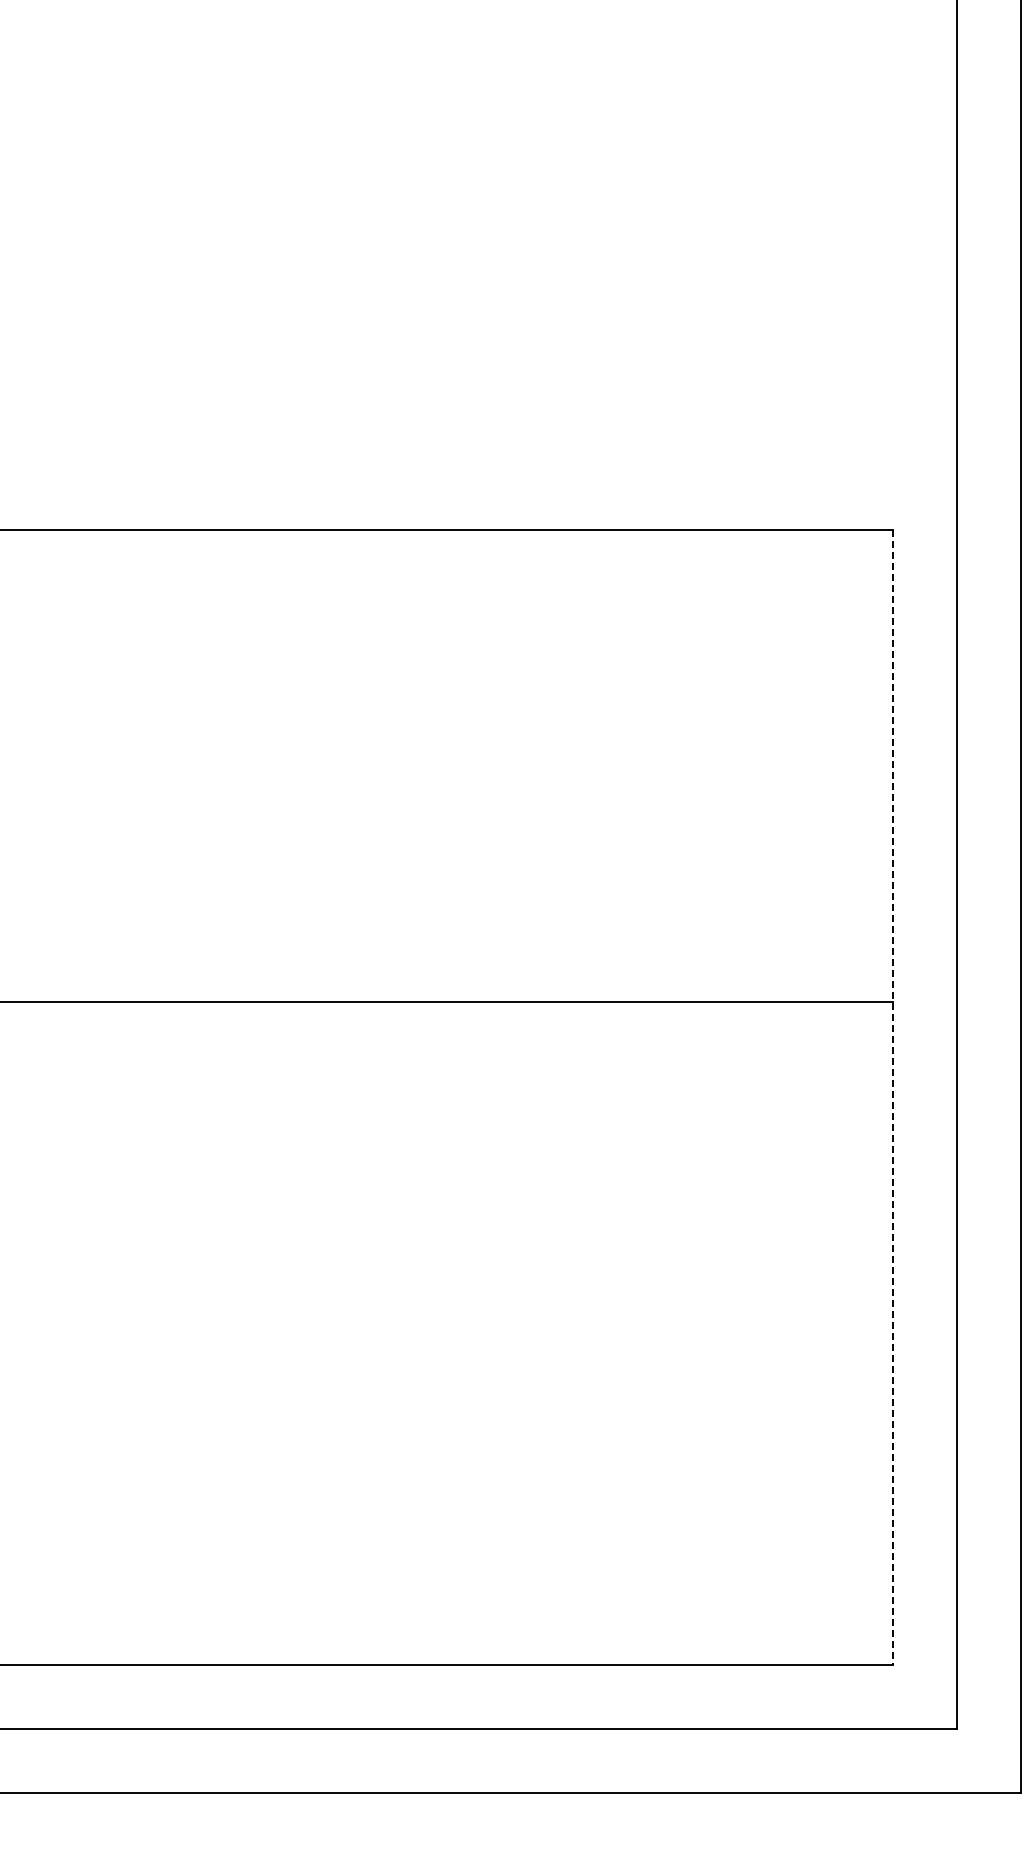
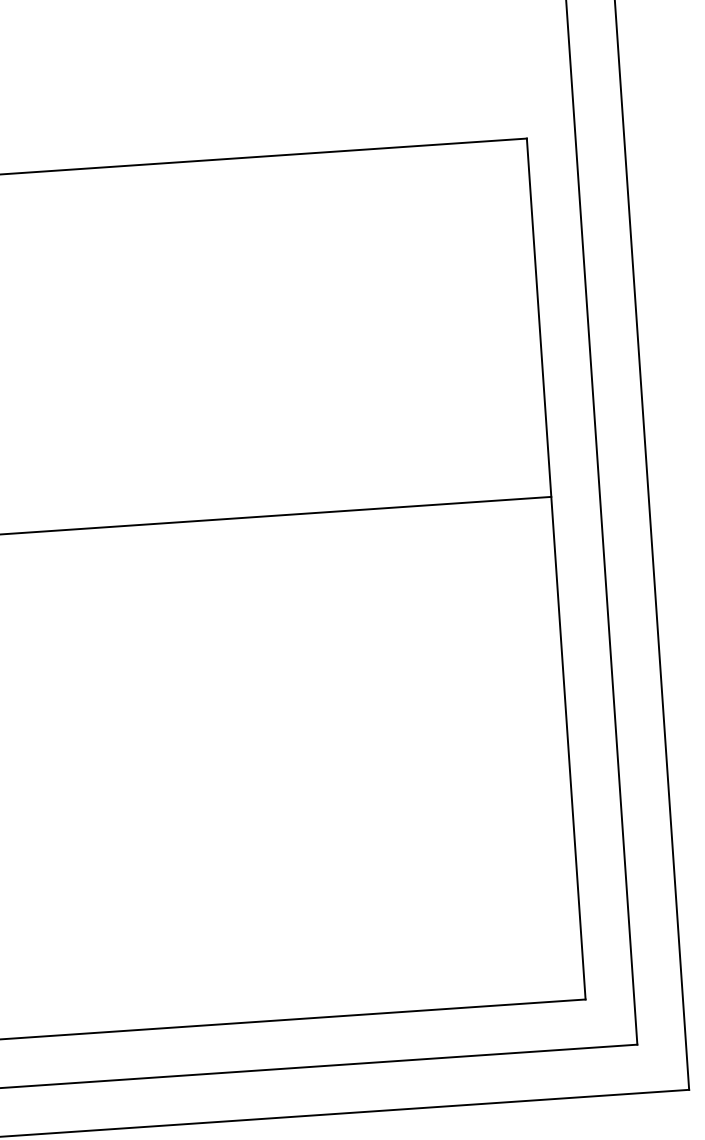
line: (892, 1097) -> (555, 569), dashed -> solid

